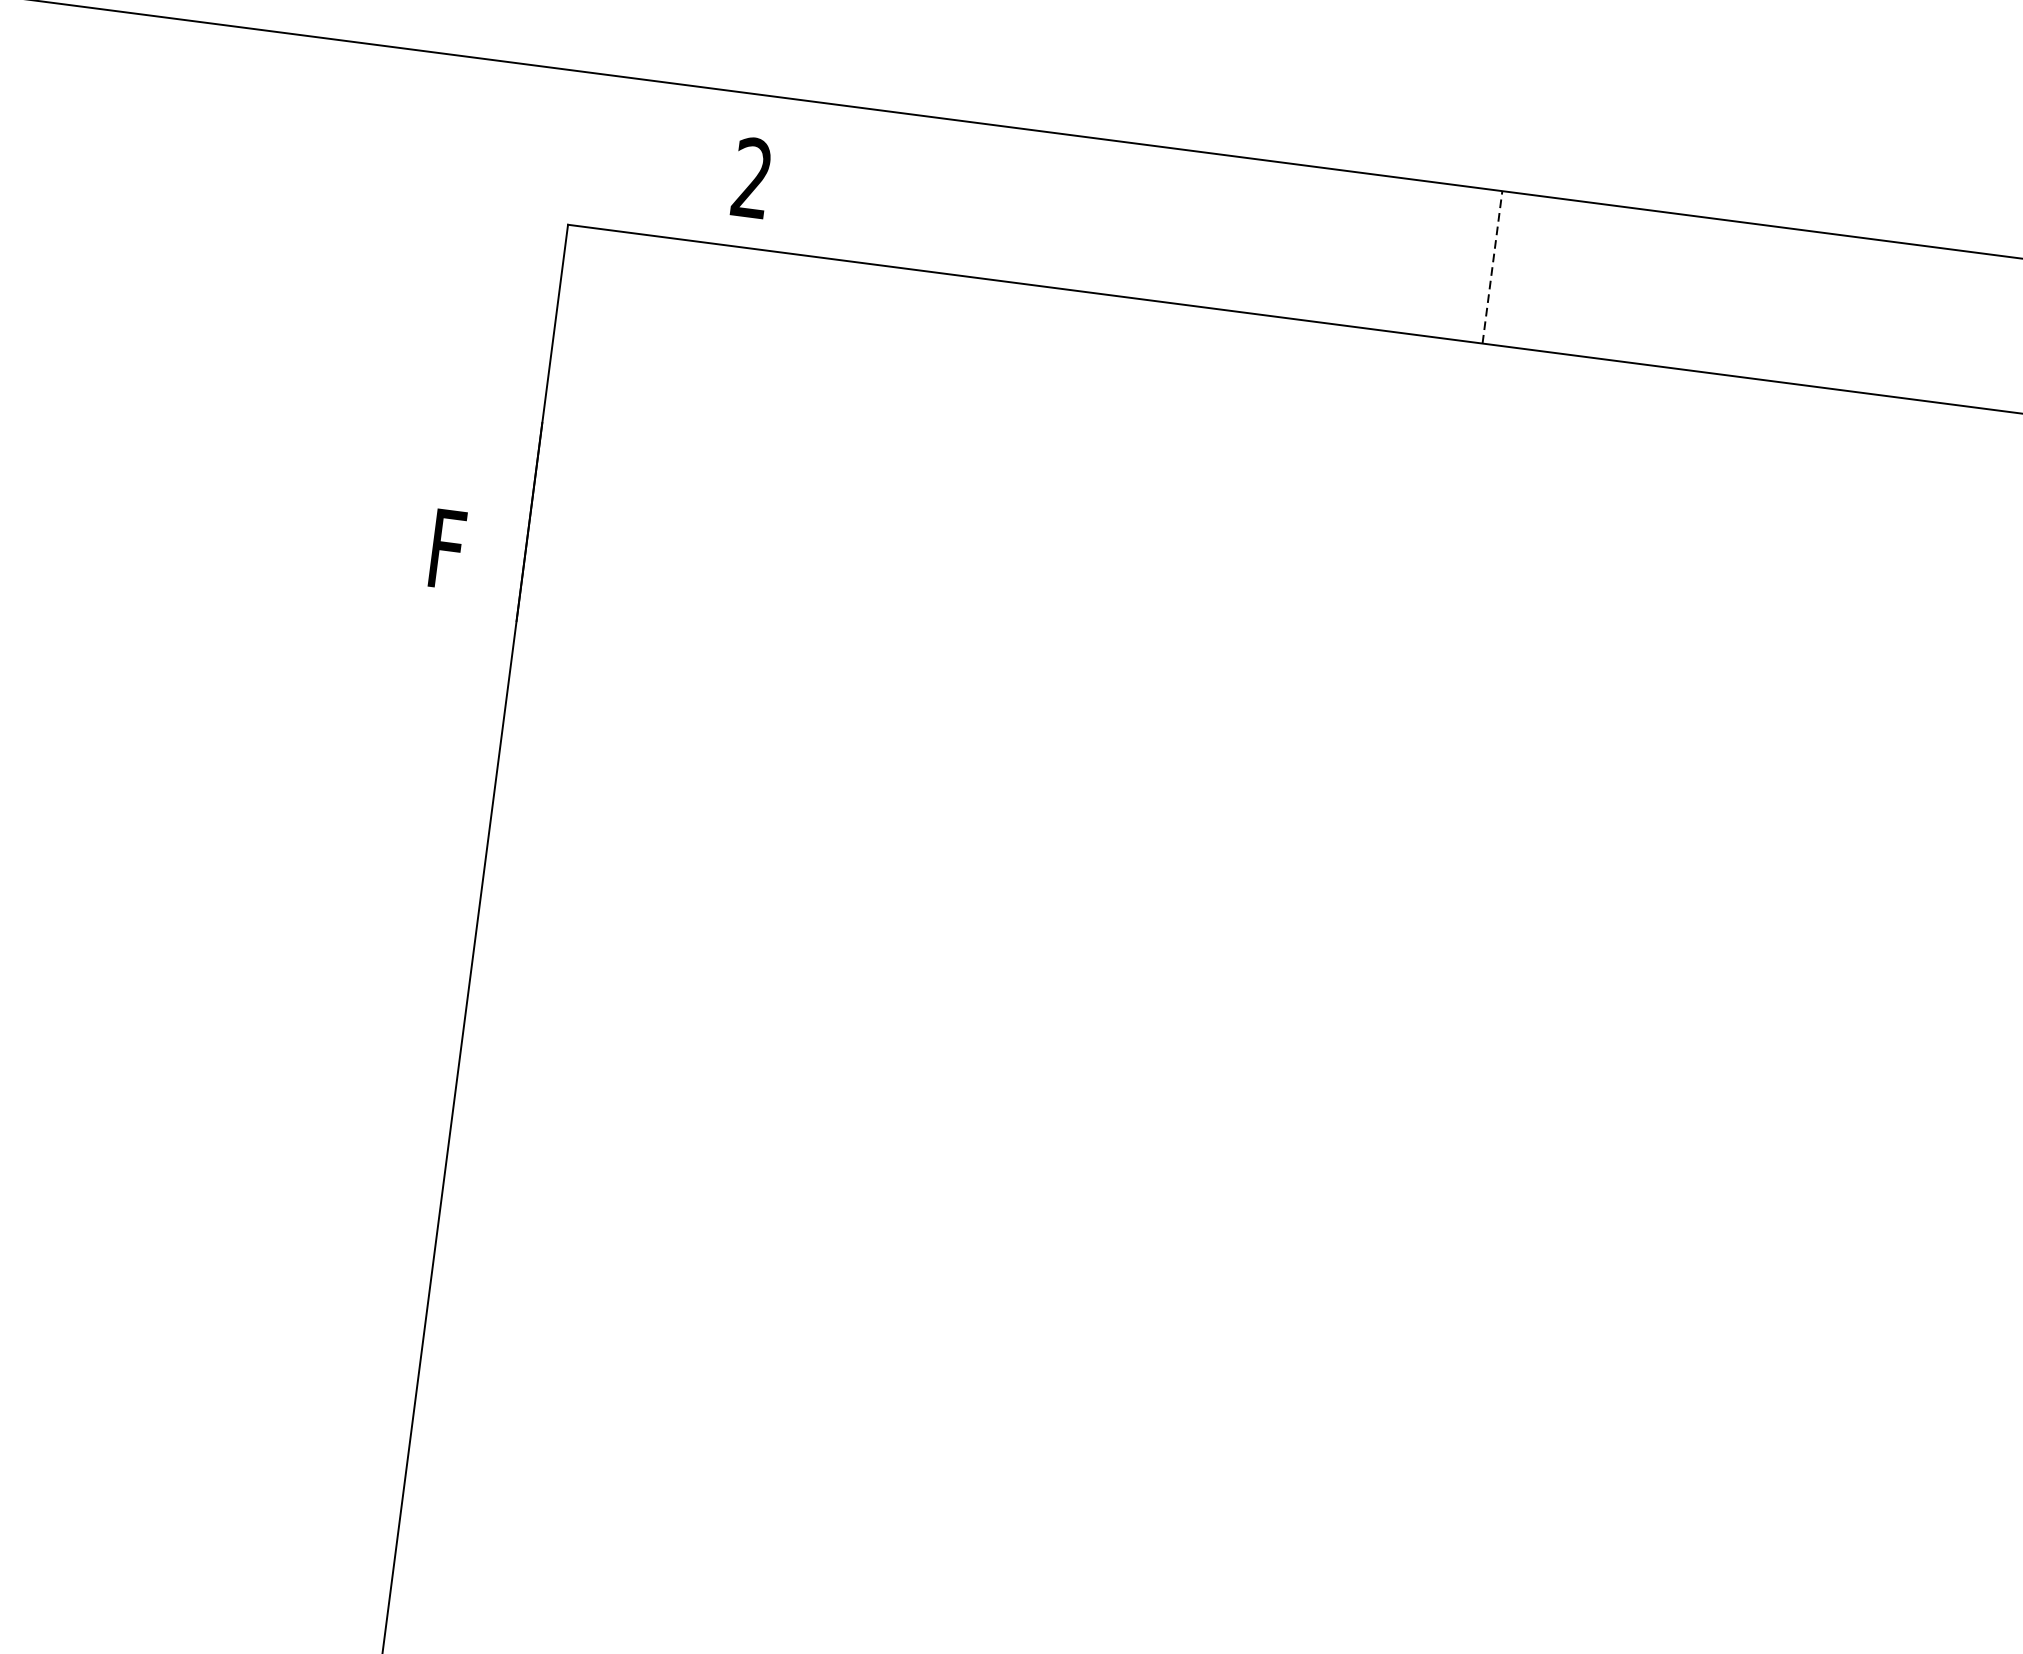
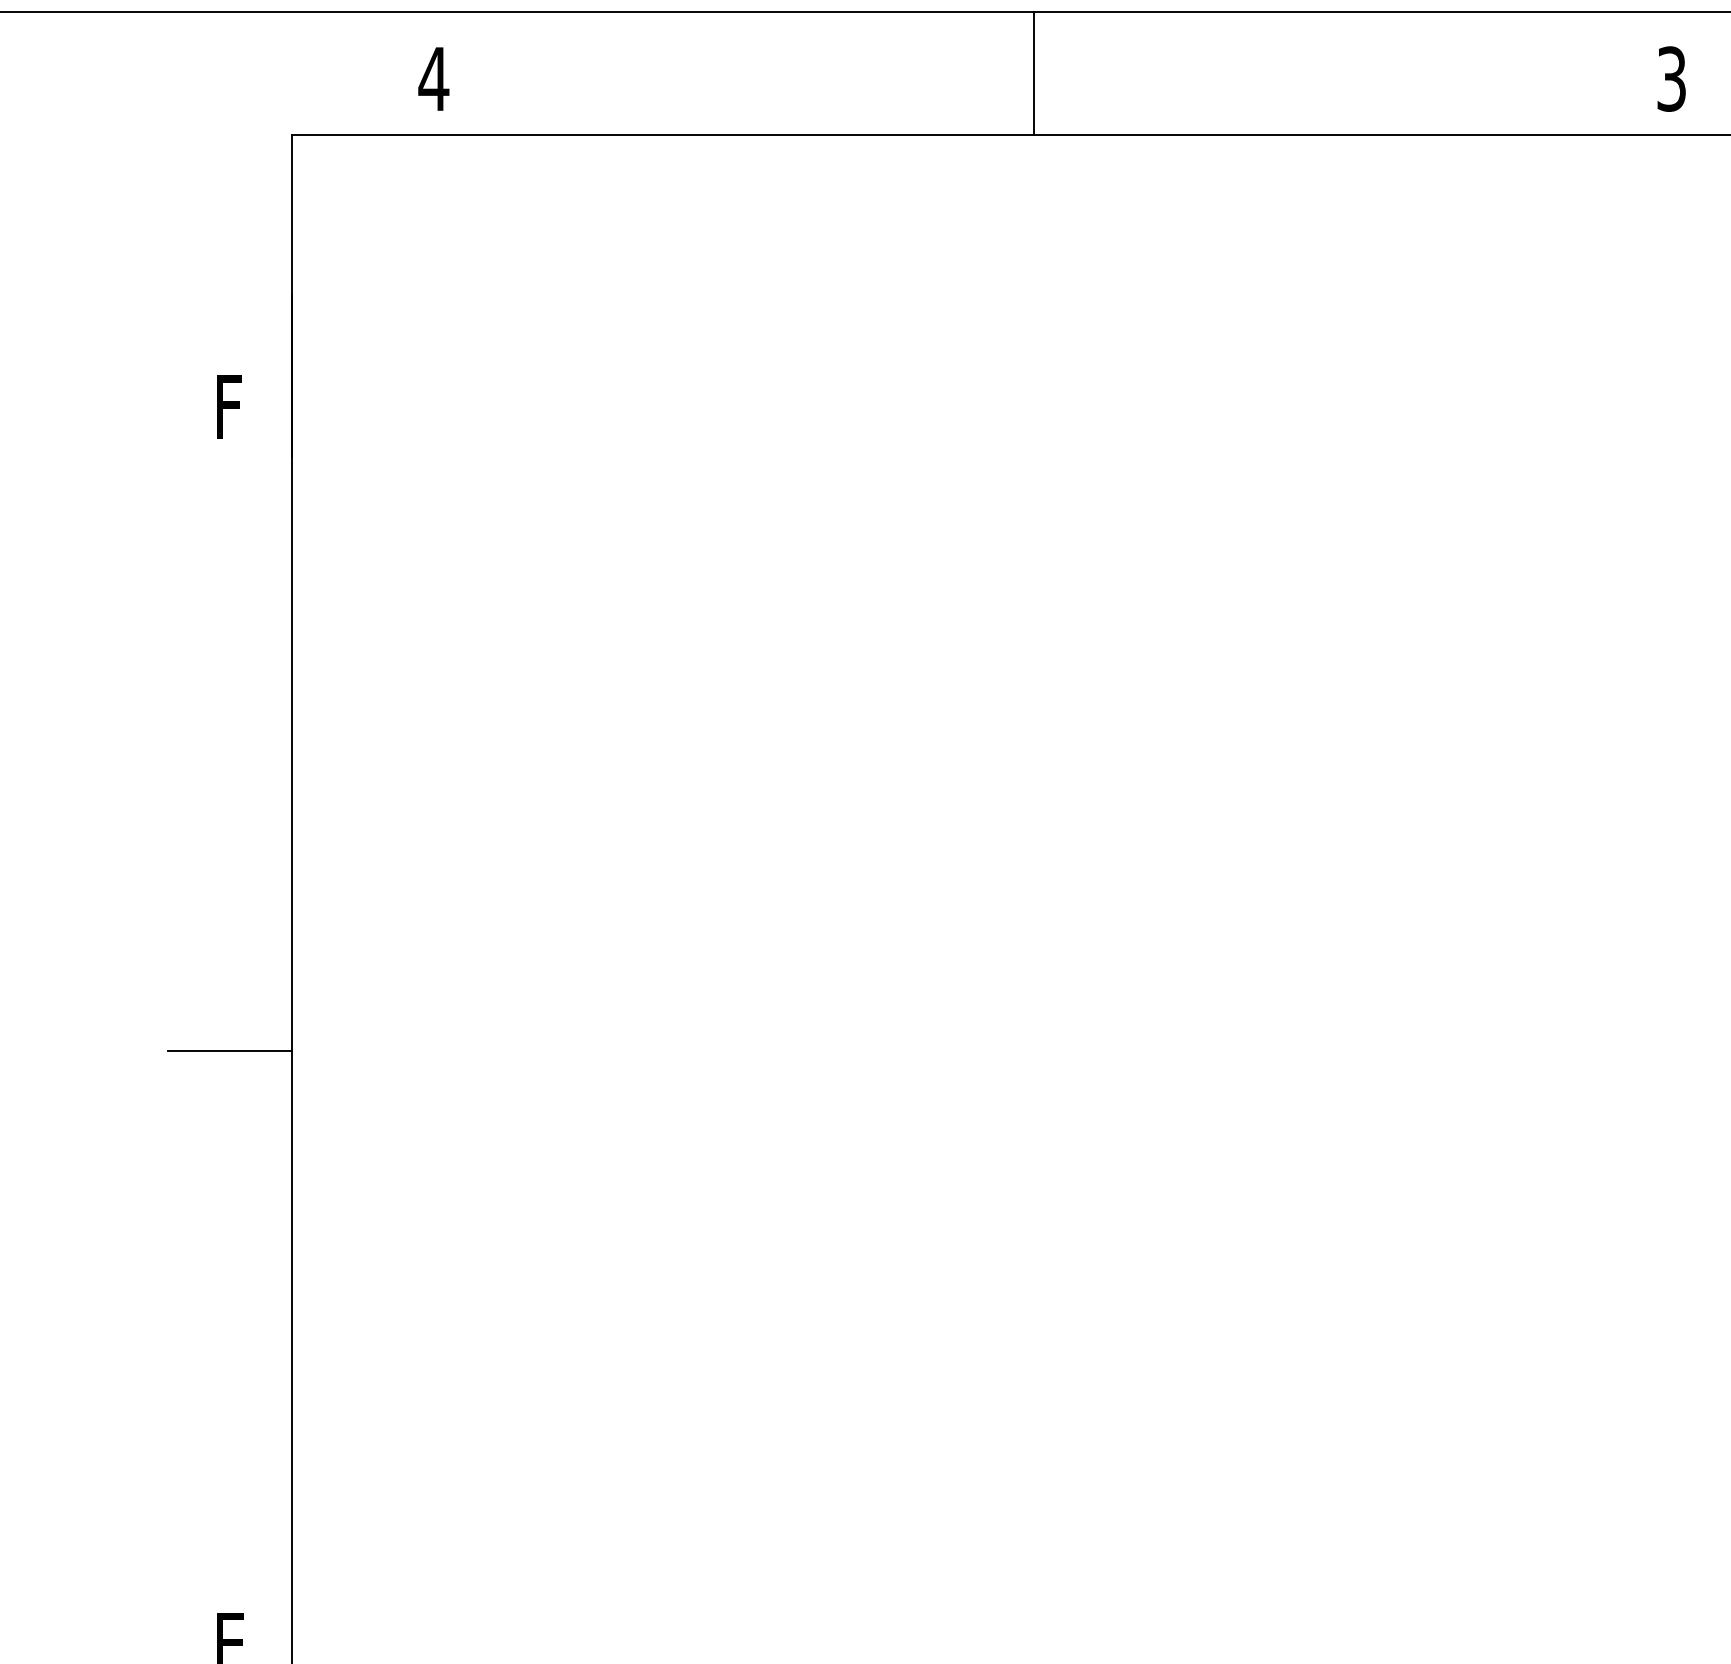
text: (751, 177) -> (433, 78), 2 -> 4
line: (1492, 267) -> (1034, 73), dashed -> solid
line: (345, 1342) -> (229, 1051), added

